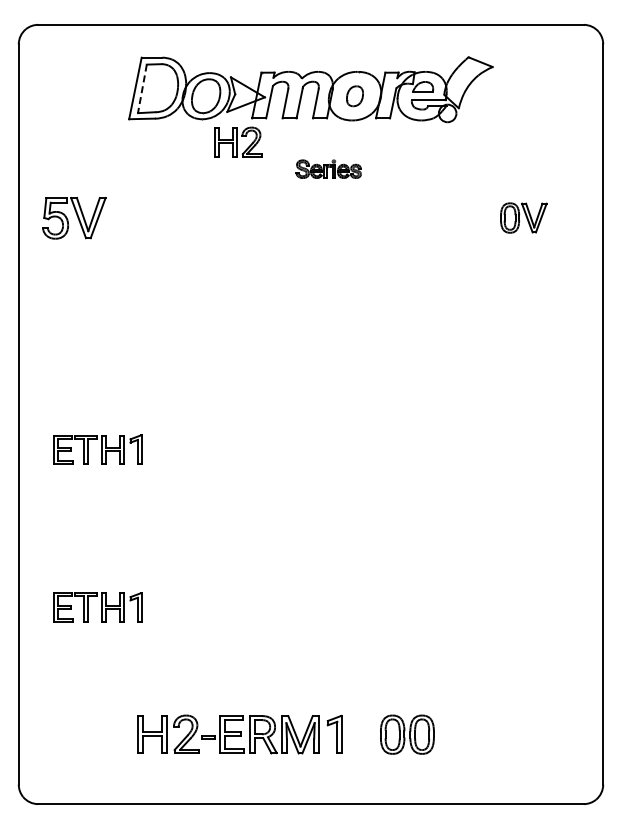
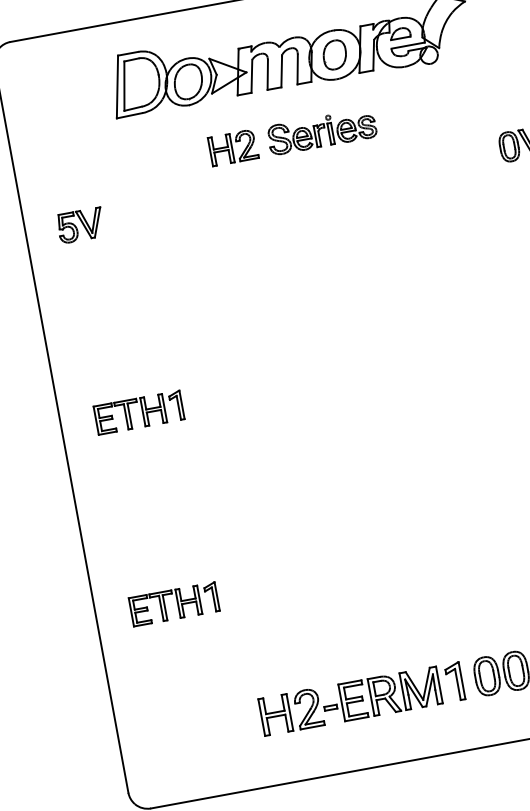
line: (142, 88) -> (124, 85), dashed -> solid
part: (354, 96) -> (334, 55), size x1.43
part: (238, 141) -> (233, 147), moved
part: (328, 168) -> (321, 130), size x1.67
part: (74, 217) -> (80, 224), size x0.71
part: (97, 449) -> (138, 412), moved
part: (239, 734) -> (361, 699), moved

